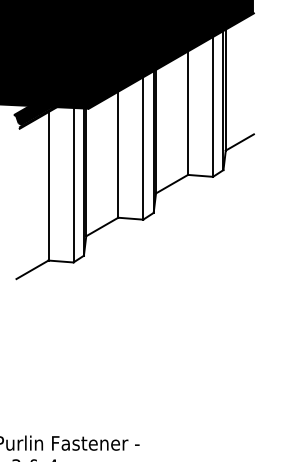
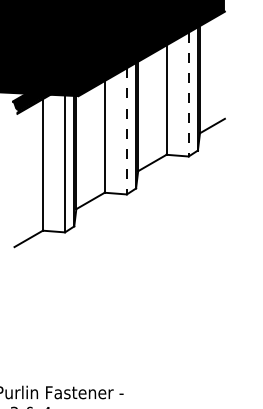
line: (213, 106) -> (189, 94), solid -> dashed
line: (143, 148) -> (127, 131), solid -> dashed

